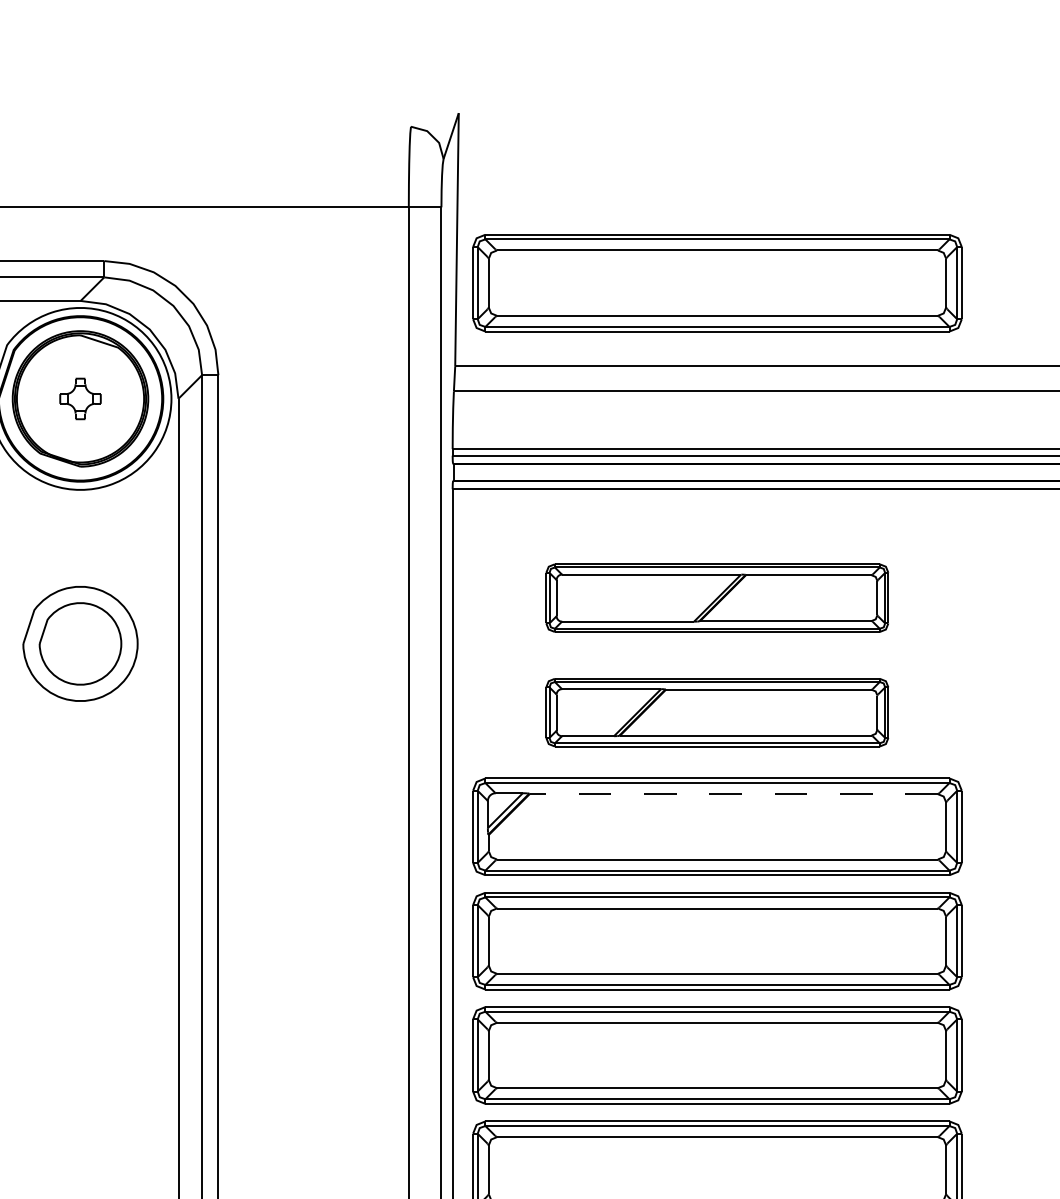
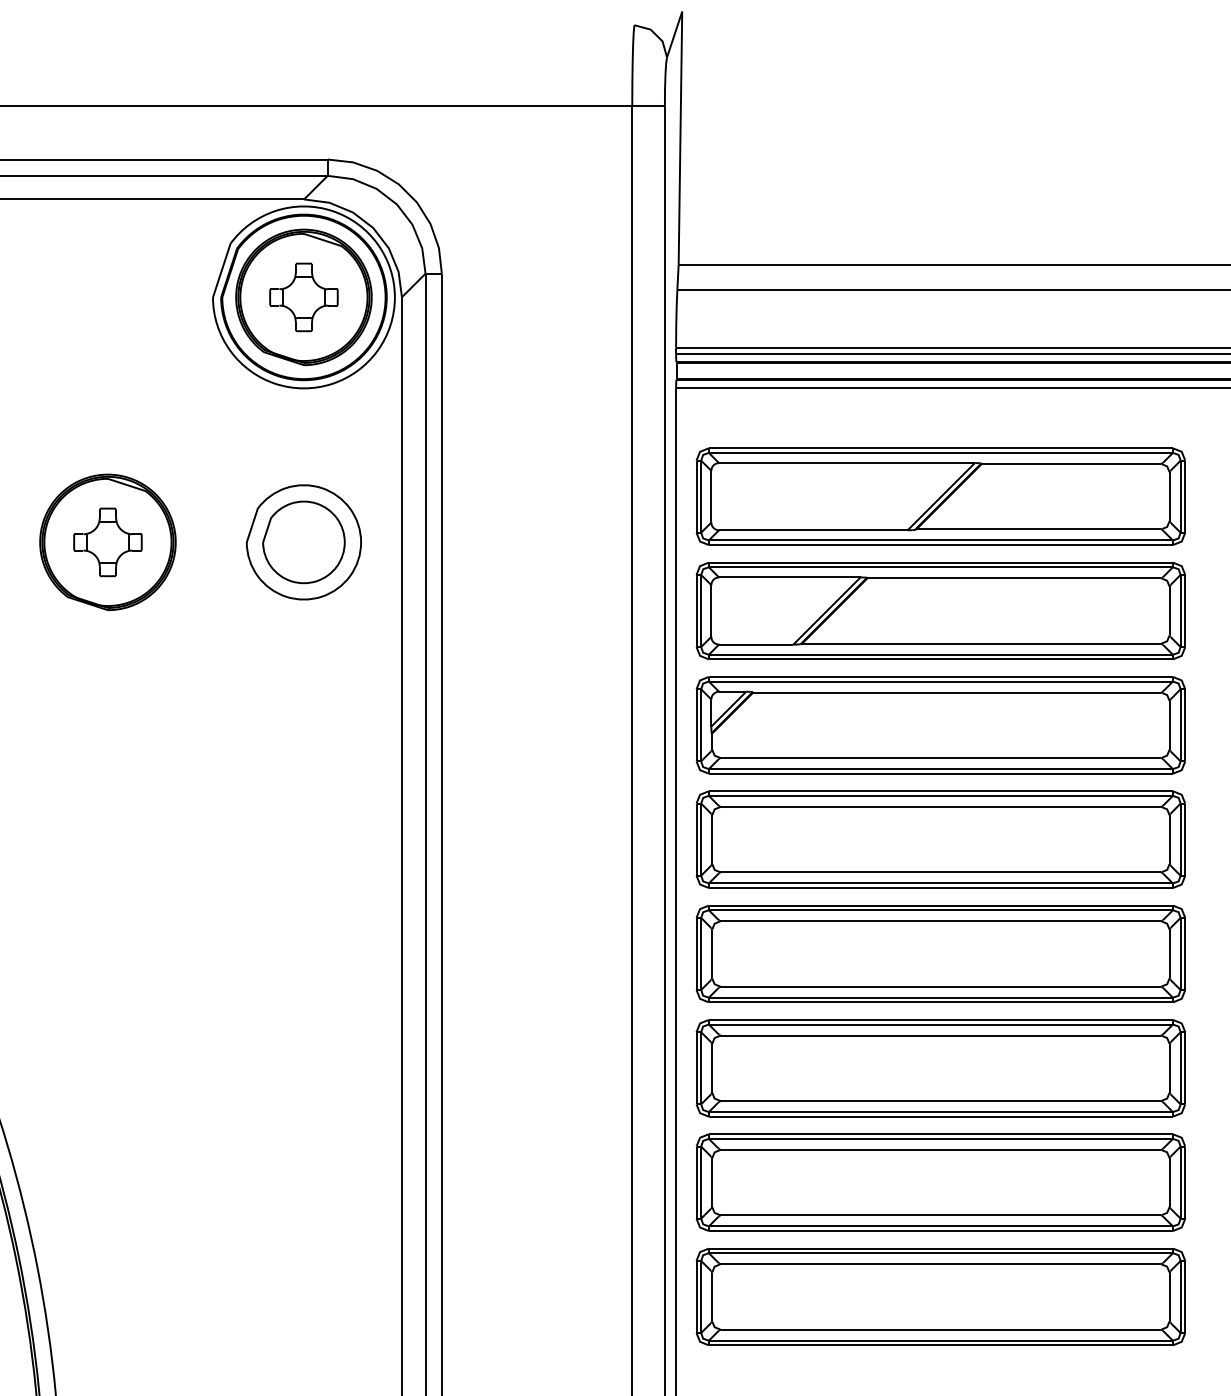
part: (717, 283) -> (940, 181), removed
part: (80, 399) -> (303, 297), size x1.67
part: (717, 598) -> (940, 496), size x1.43
part: (717, 713) -> (940, 611), size x1.43
line: (733, 794) -> (956, 692), dashed -> solid

